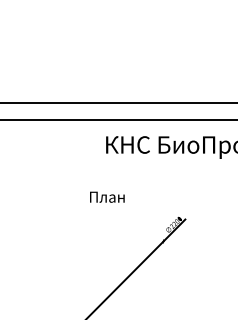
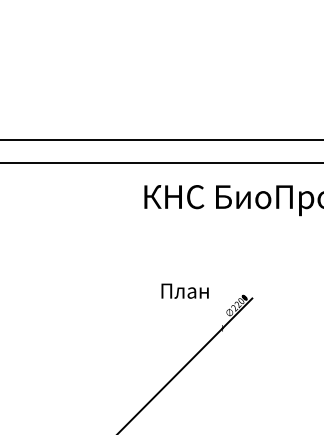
text: (106, 196) -> (184, 290), moved

